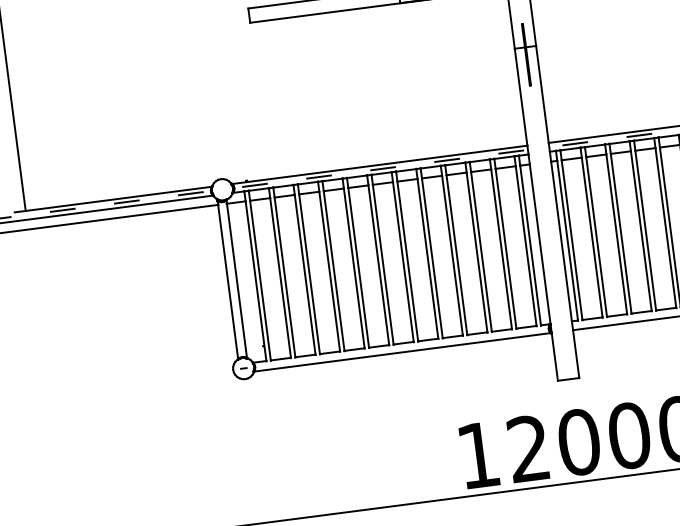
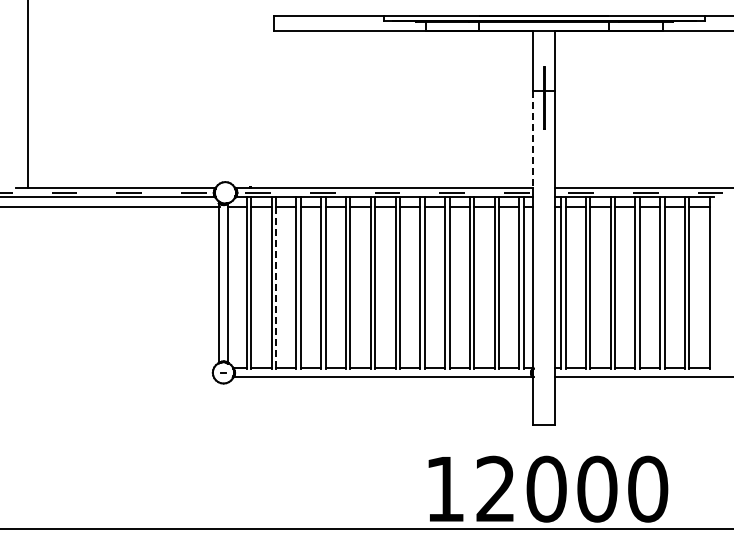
line: (521, 97) -> (533, 139), solid -> dashed
line: (285, 277) -> (276, 287), solid -> dashed

